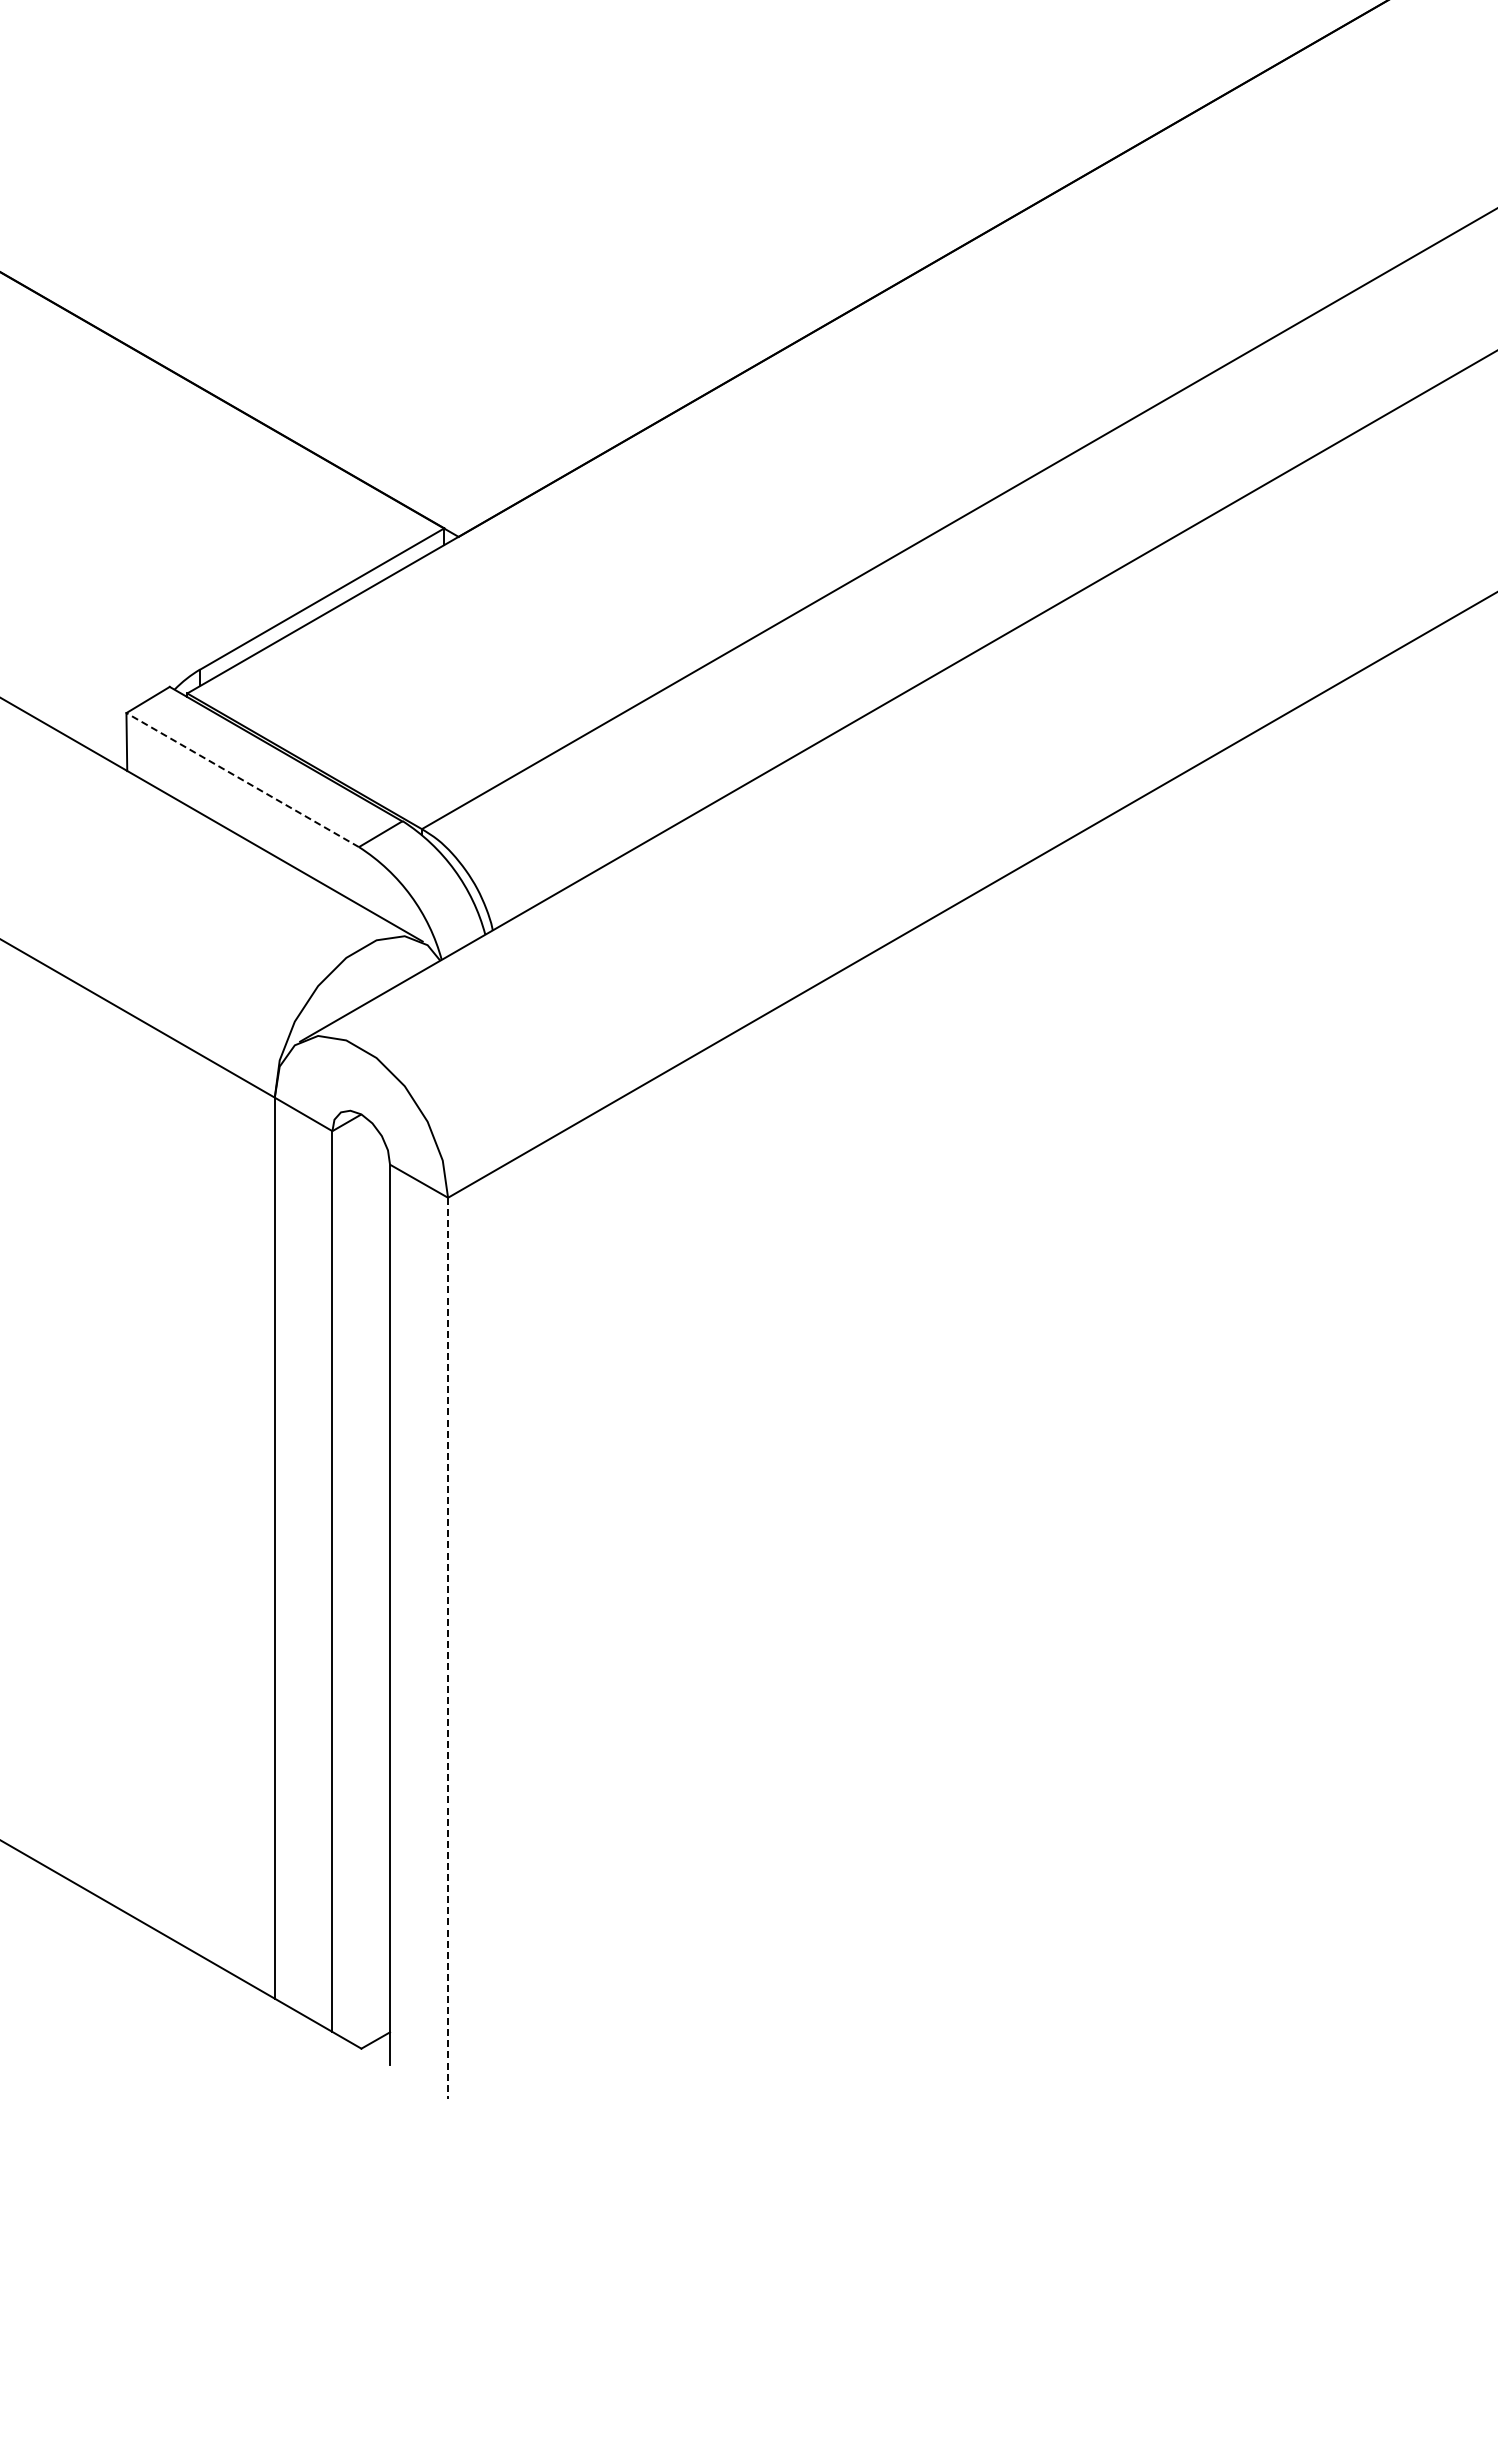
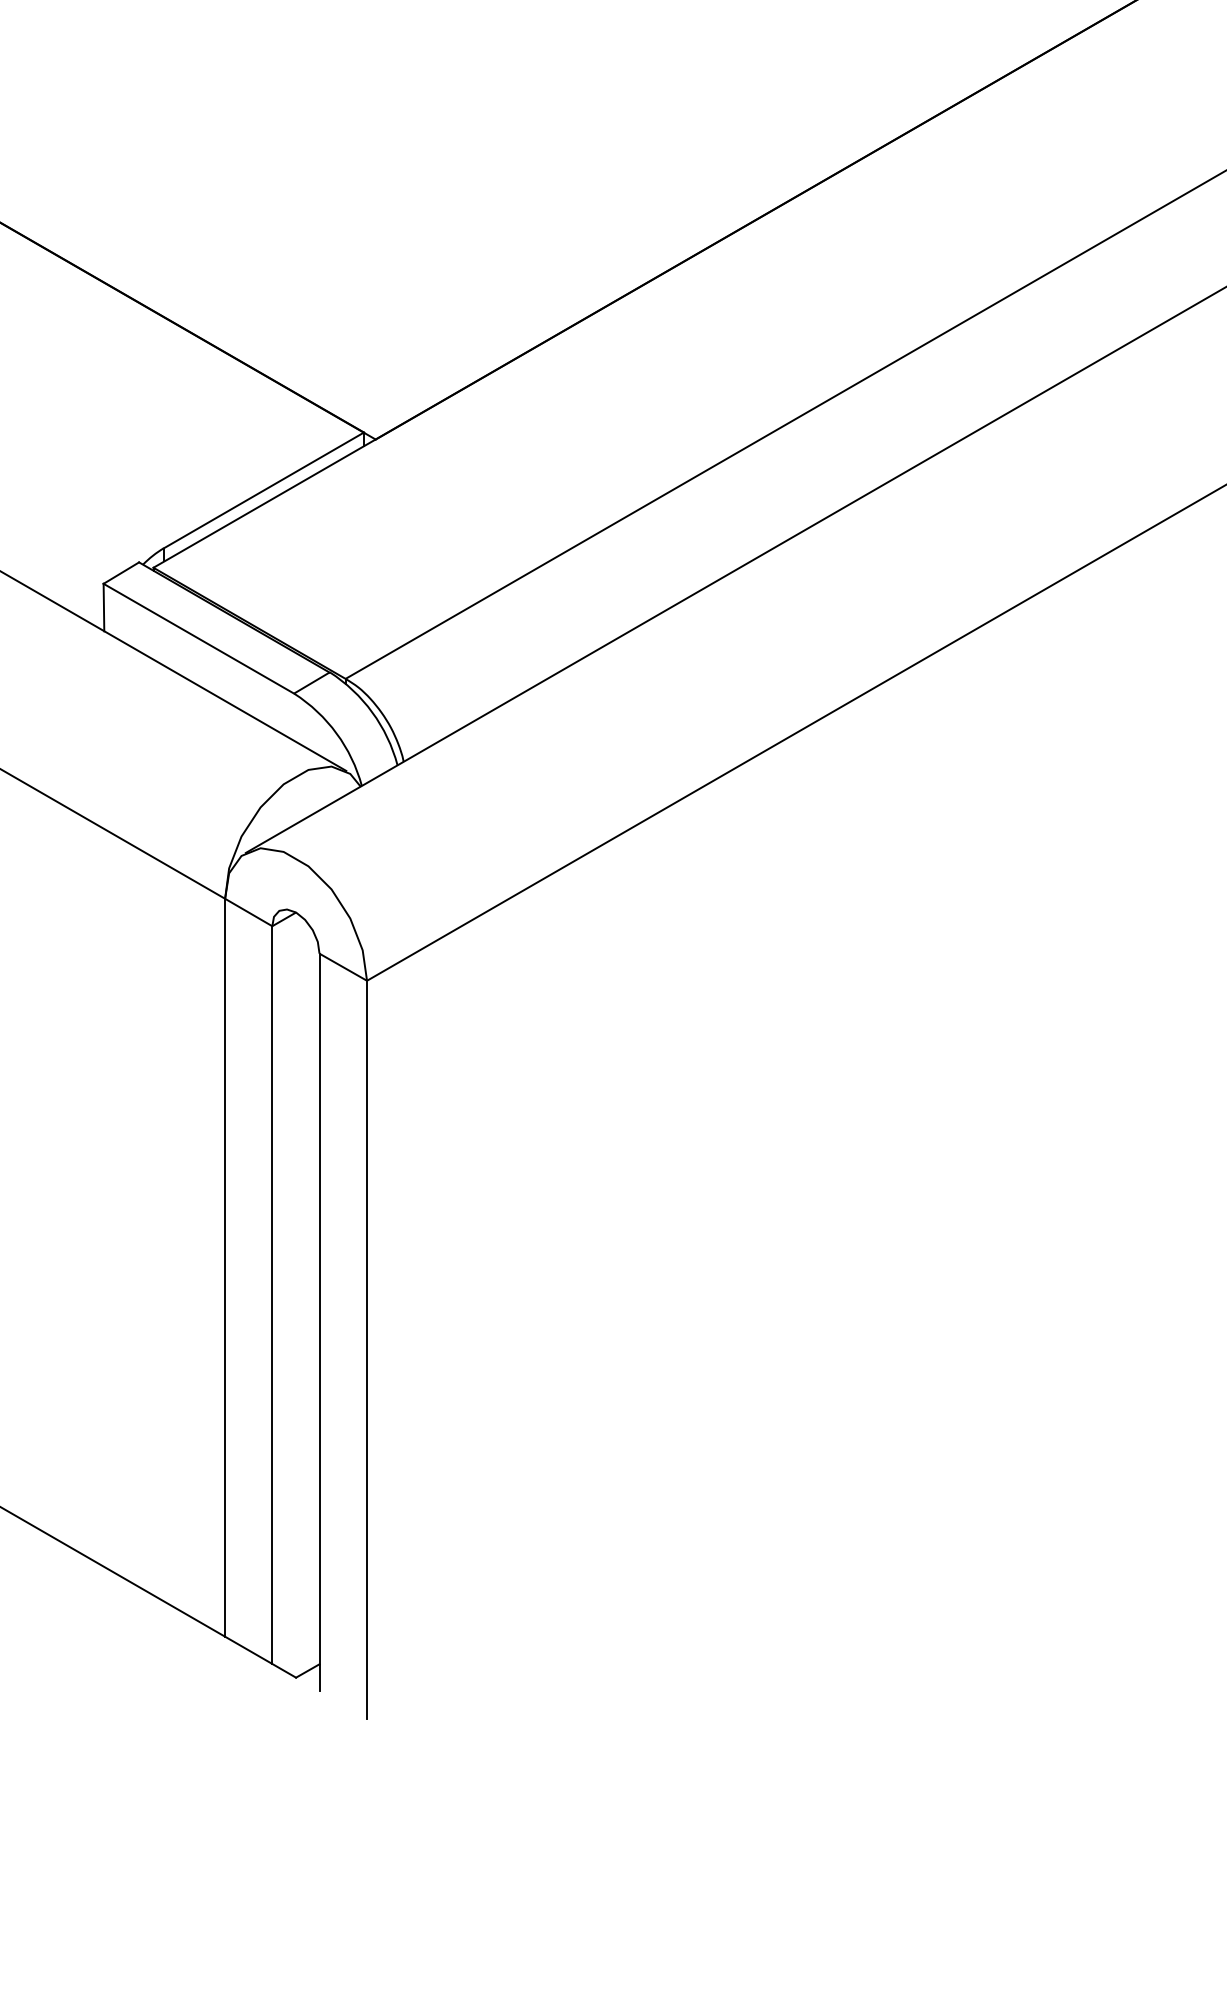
line: (242, 779) -> (198, 638), dashed -> solid
line: (448, 1648) -> (367, 1349), dashed -> solid

